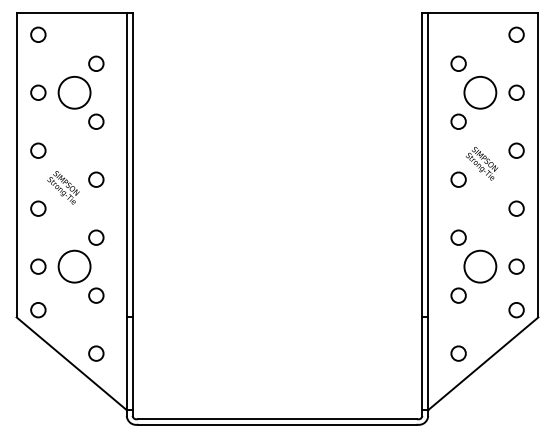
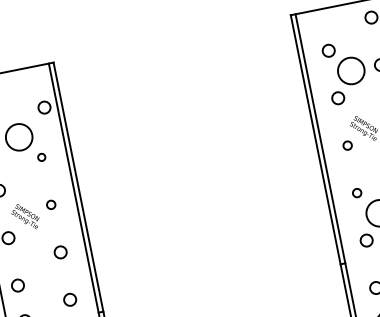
circle: (96, 63) -> (44, 107), moved
circle: (96, 121) -> (41, 157), size x0.6
circle: (96, 179) -> (51, 204), size x0.7
circle: (458, 179) -> (347, 145), size x0.7
circle: (458, 237) -> (357, 193), size x0.7
circle: (74, 266) -> (47, 279), removed

